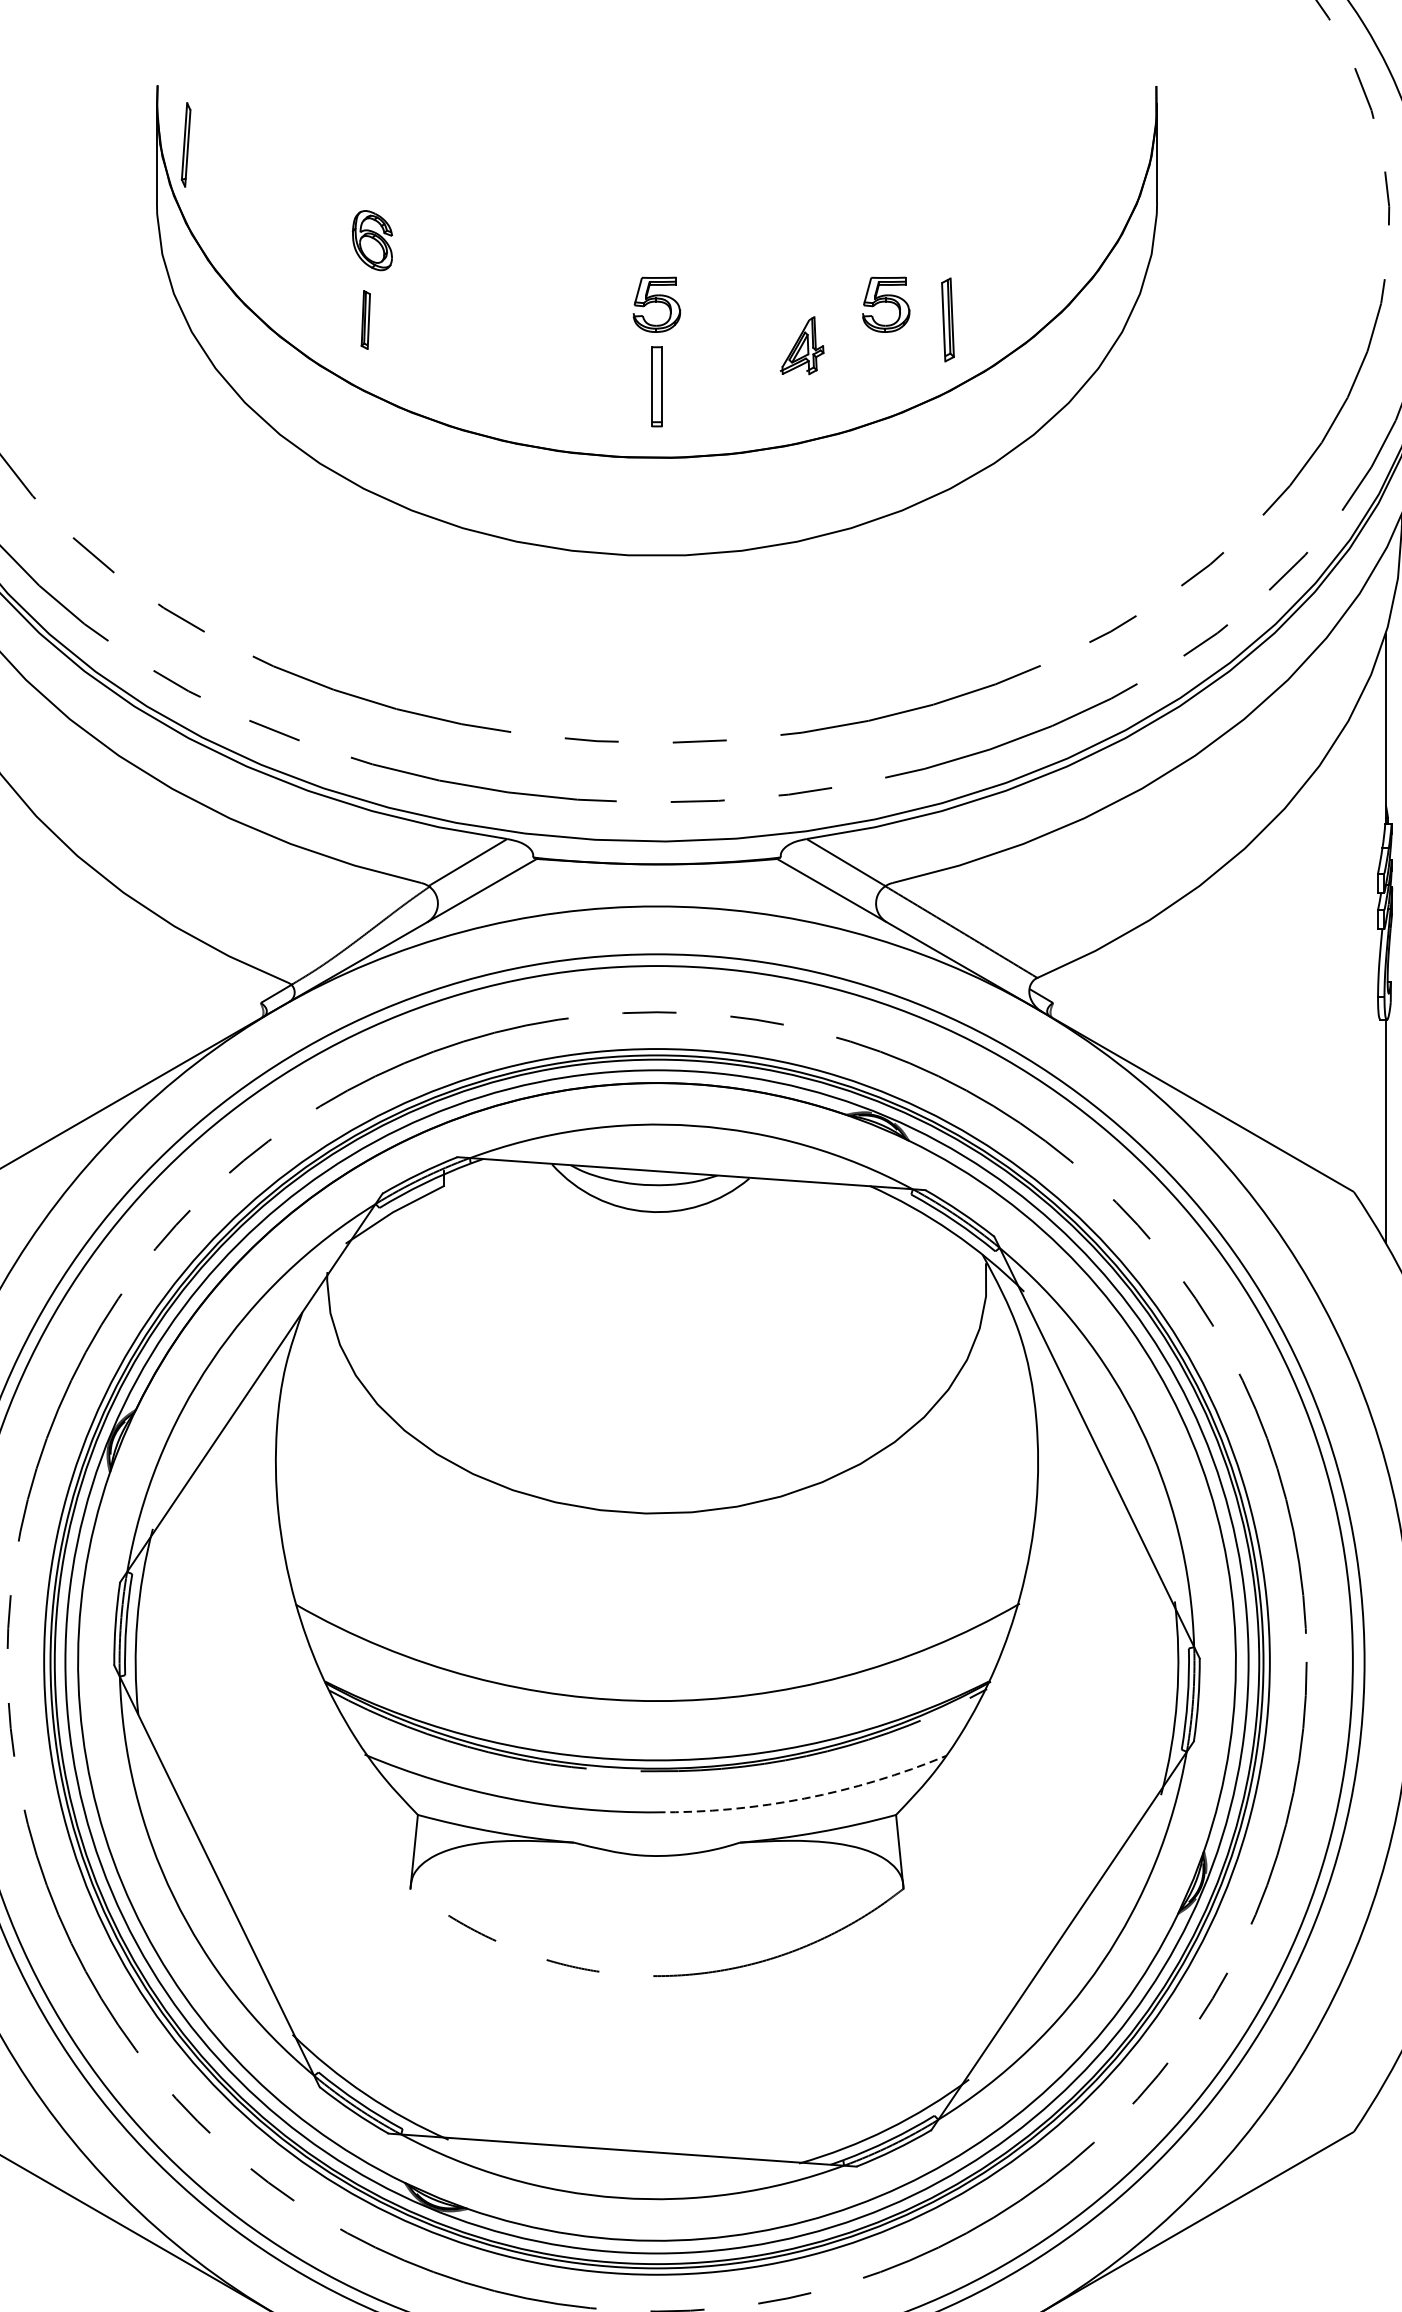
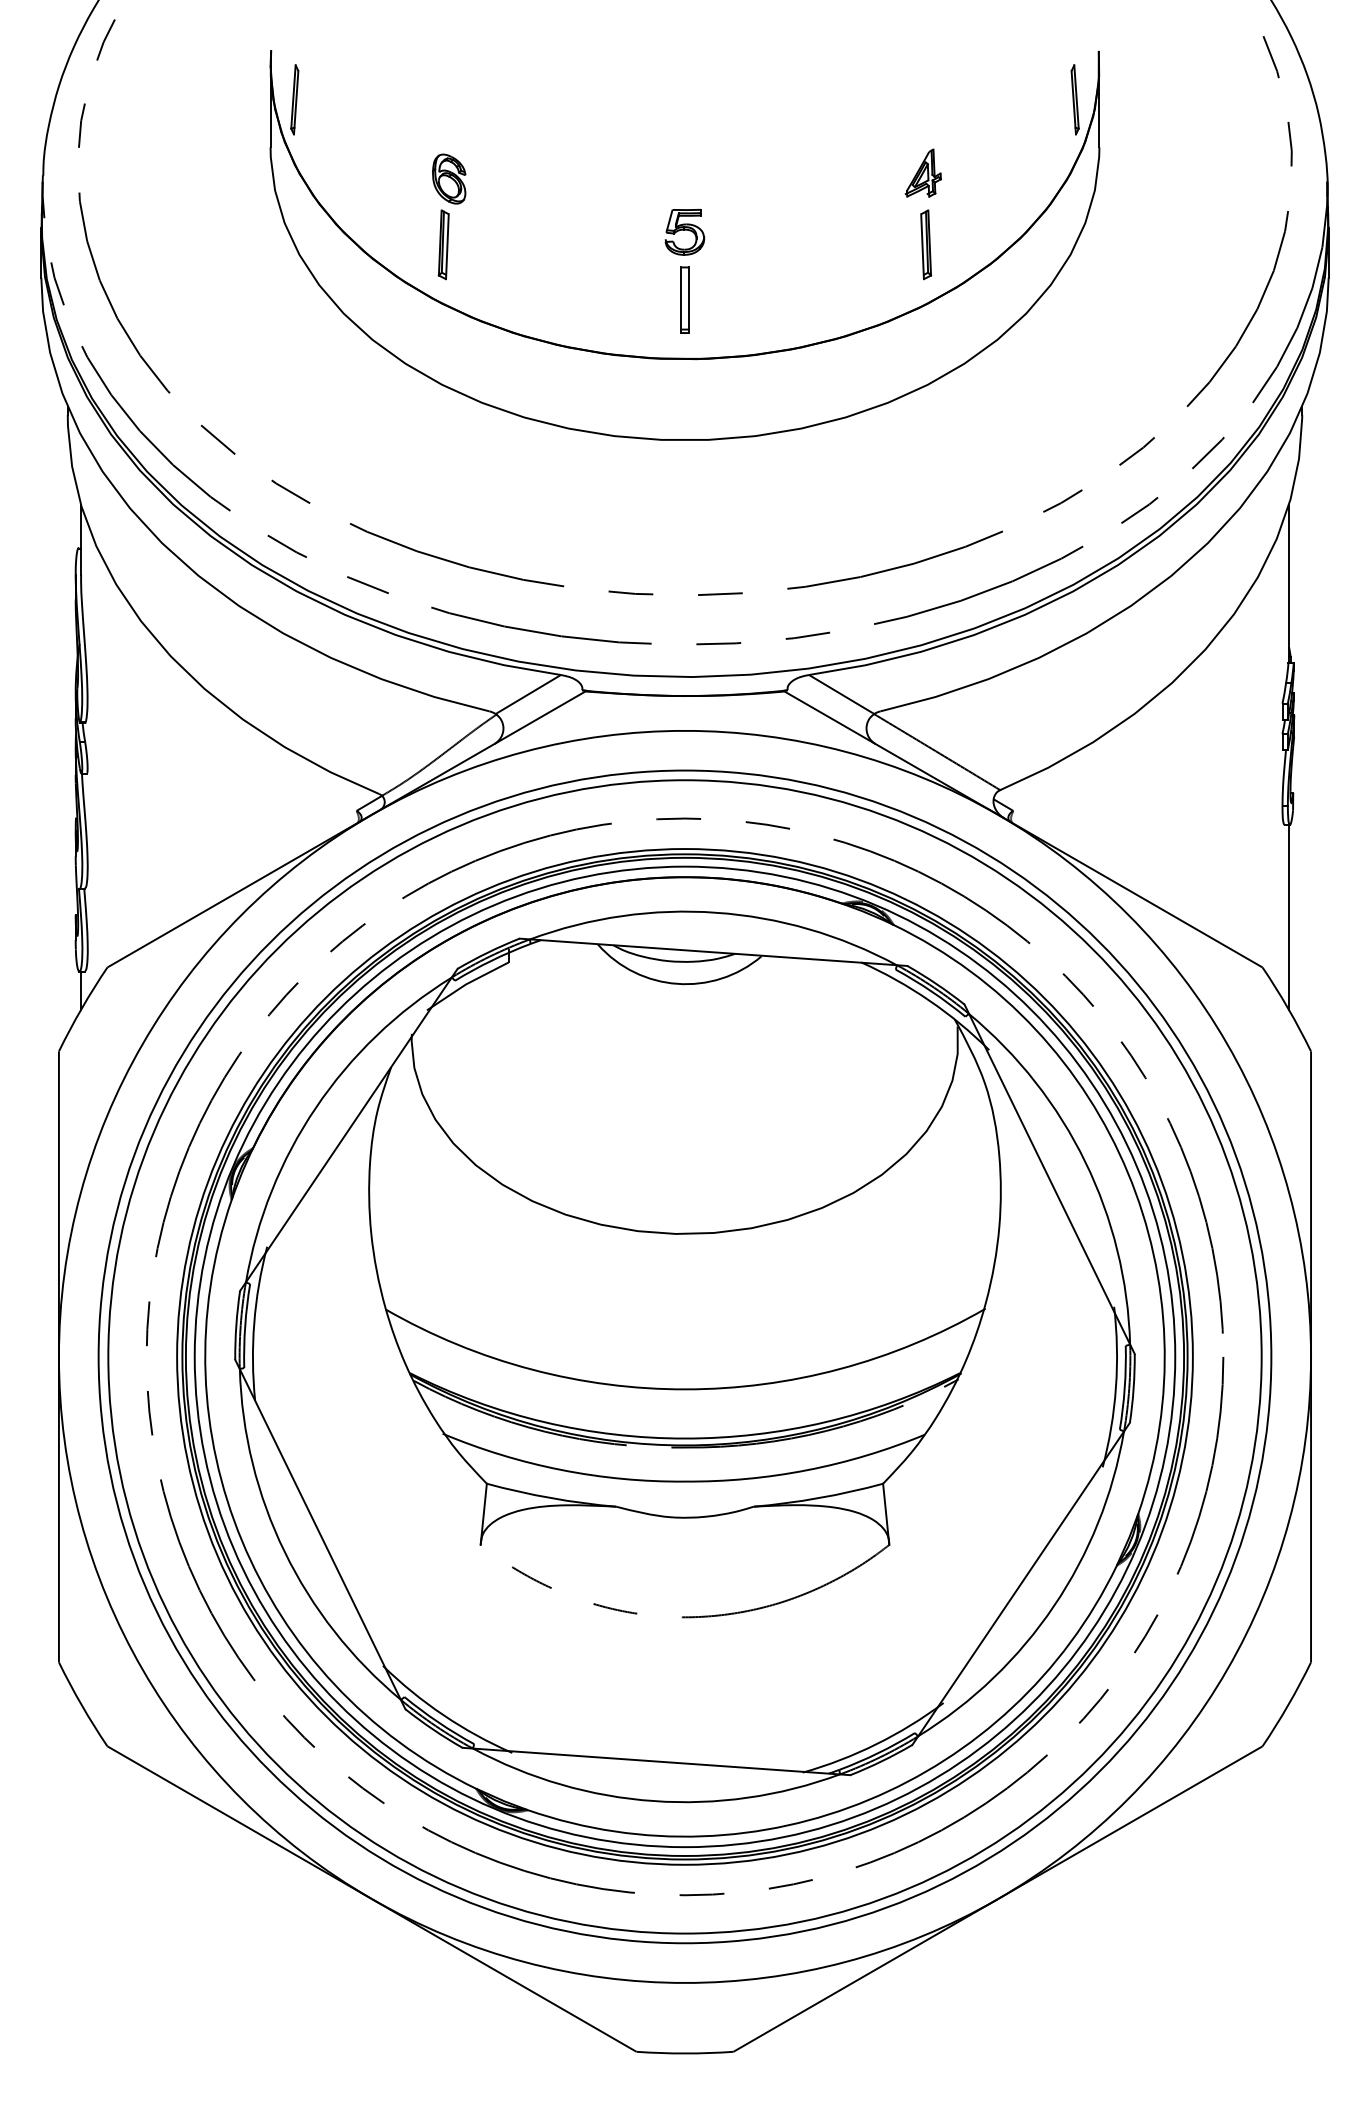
part: (1127, 144) -> (1074, 99), added
part: (885, 303) -> (874, 231), removed
part: (365, 319) -> (443, 244), size x1.43
part: (801, 344) -> (922, 172), moved
arc: (804, 1798) -> (807, 1470), dashed -> solid

